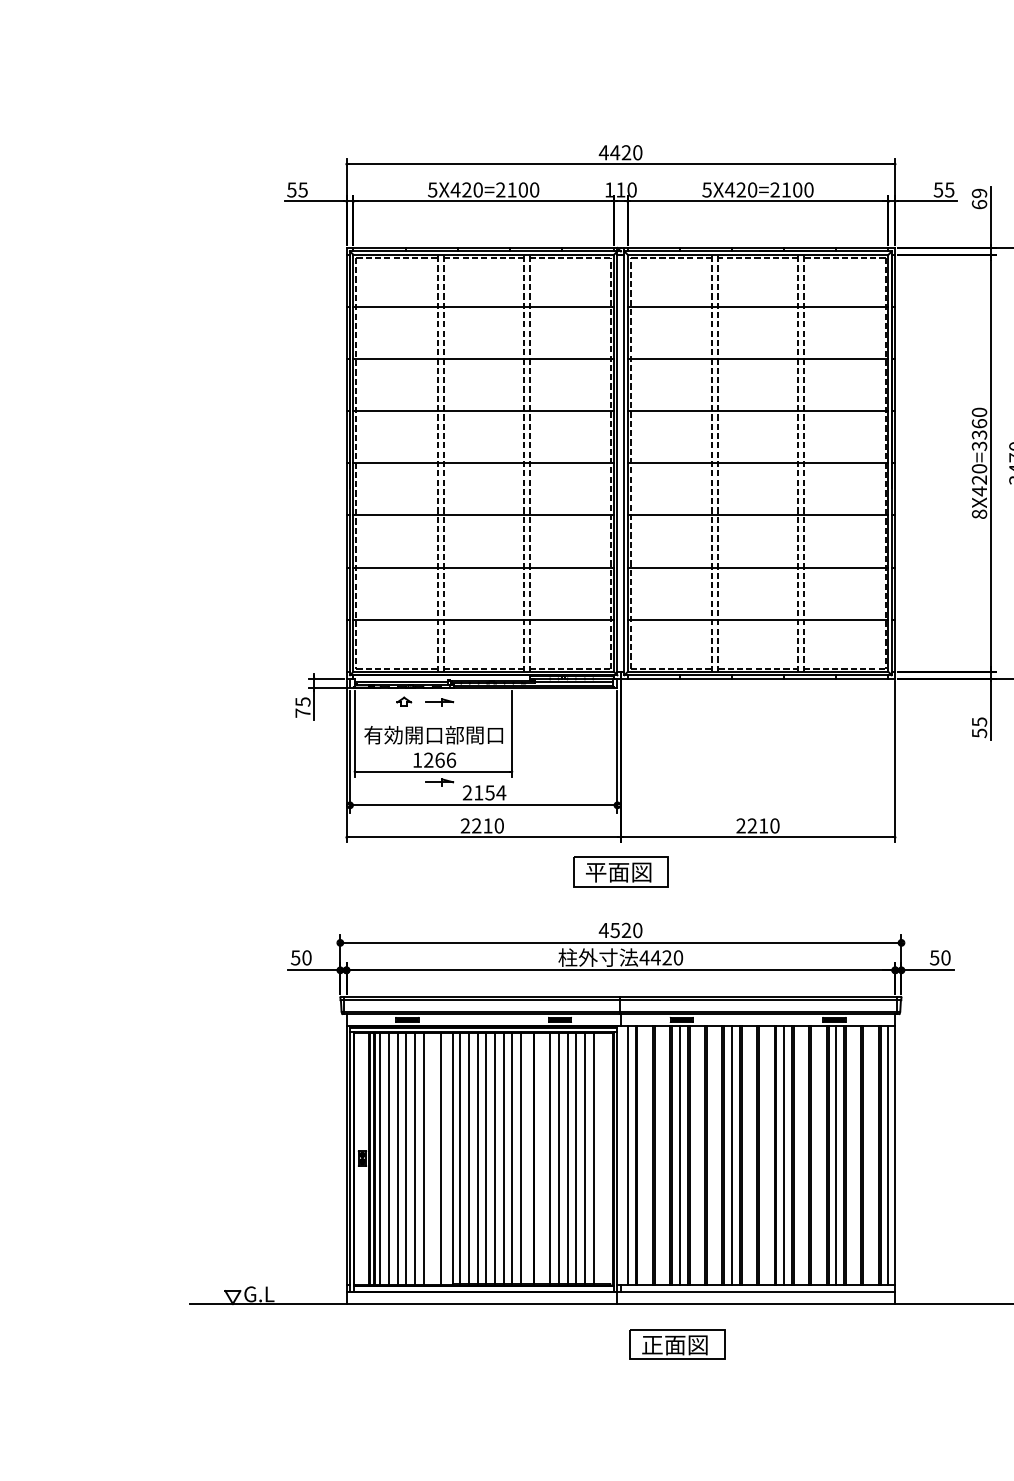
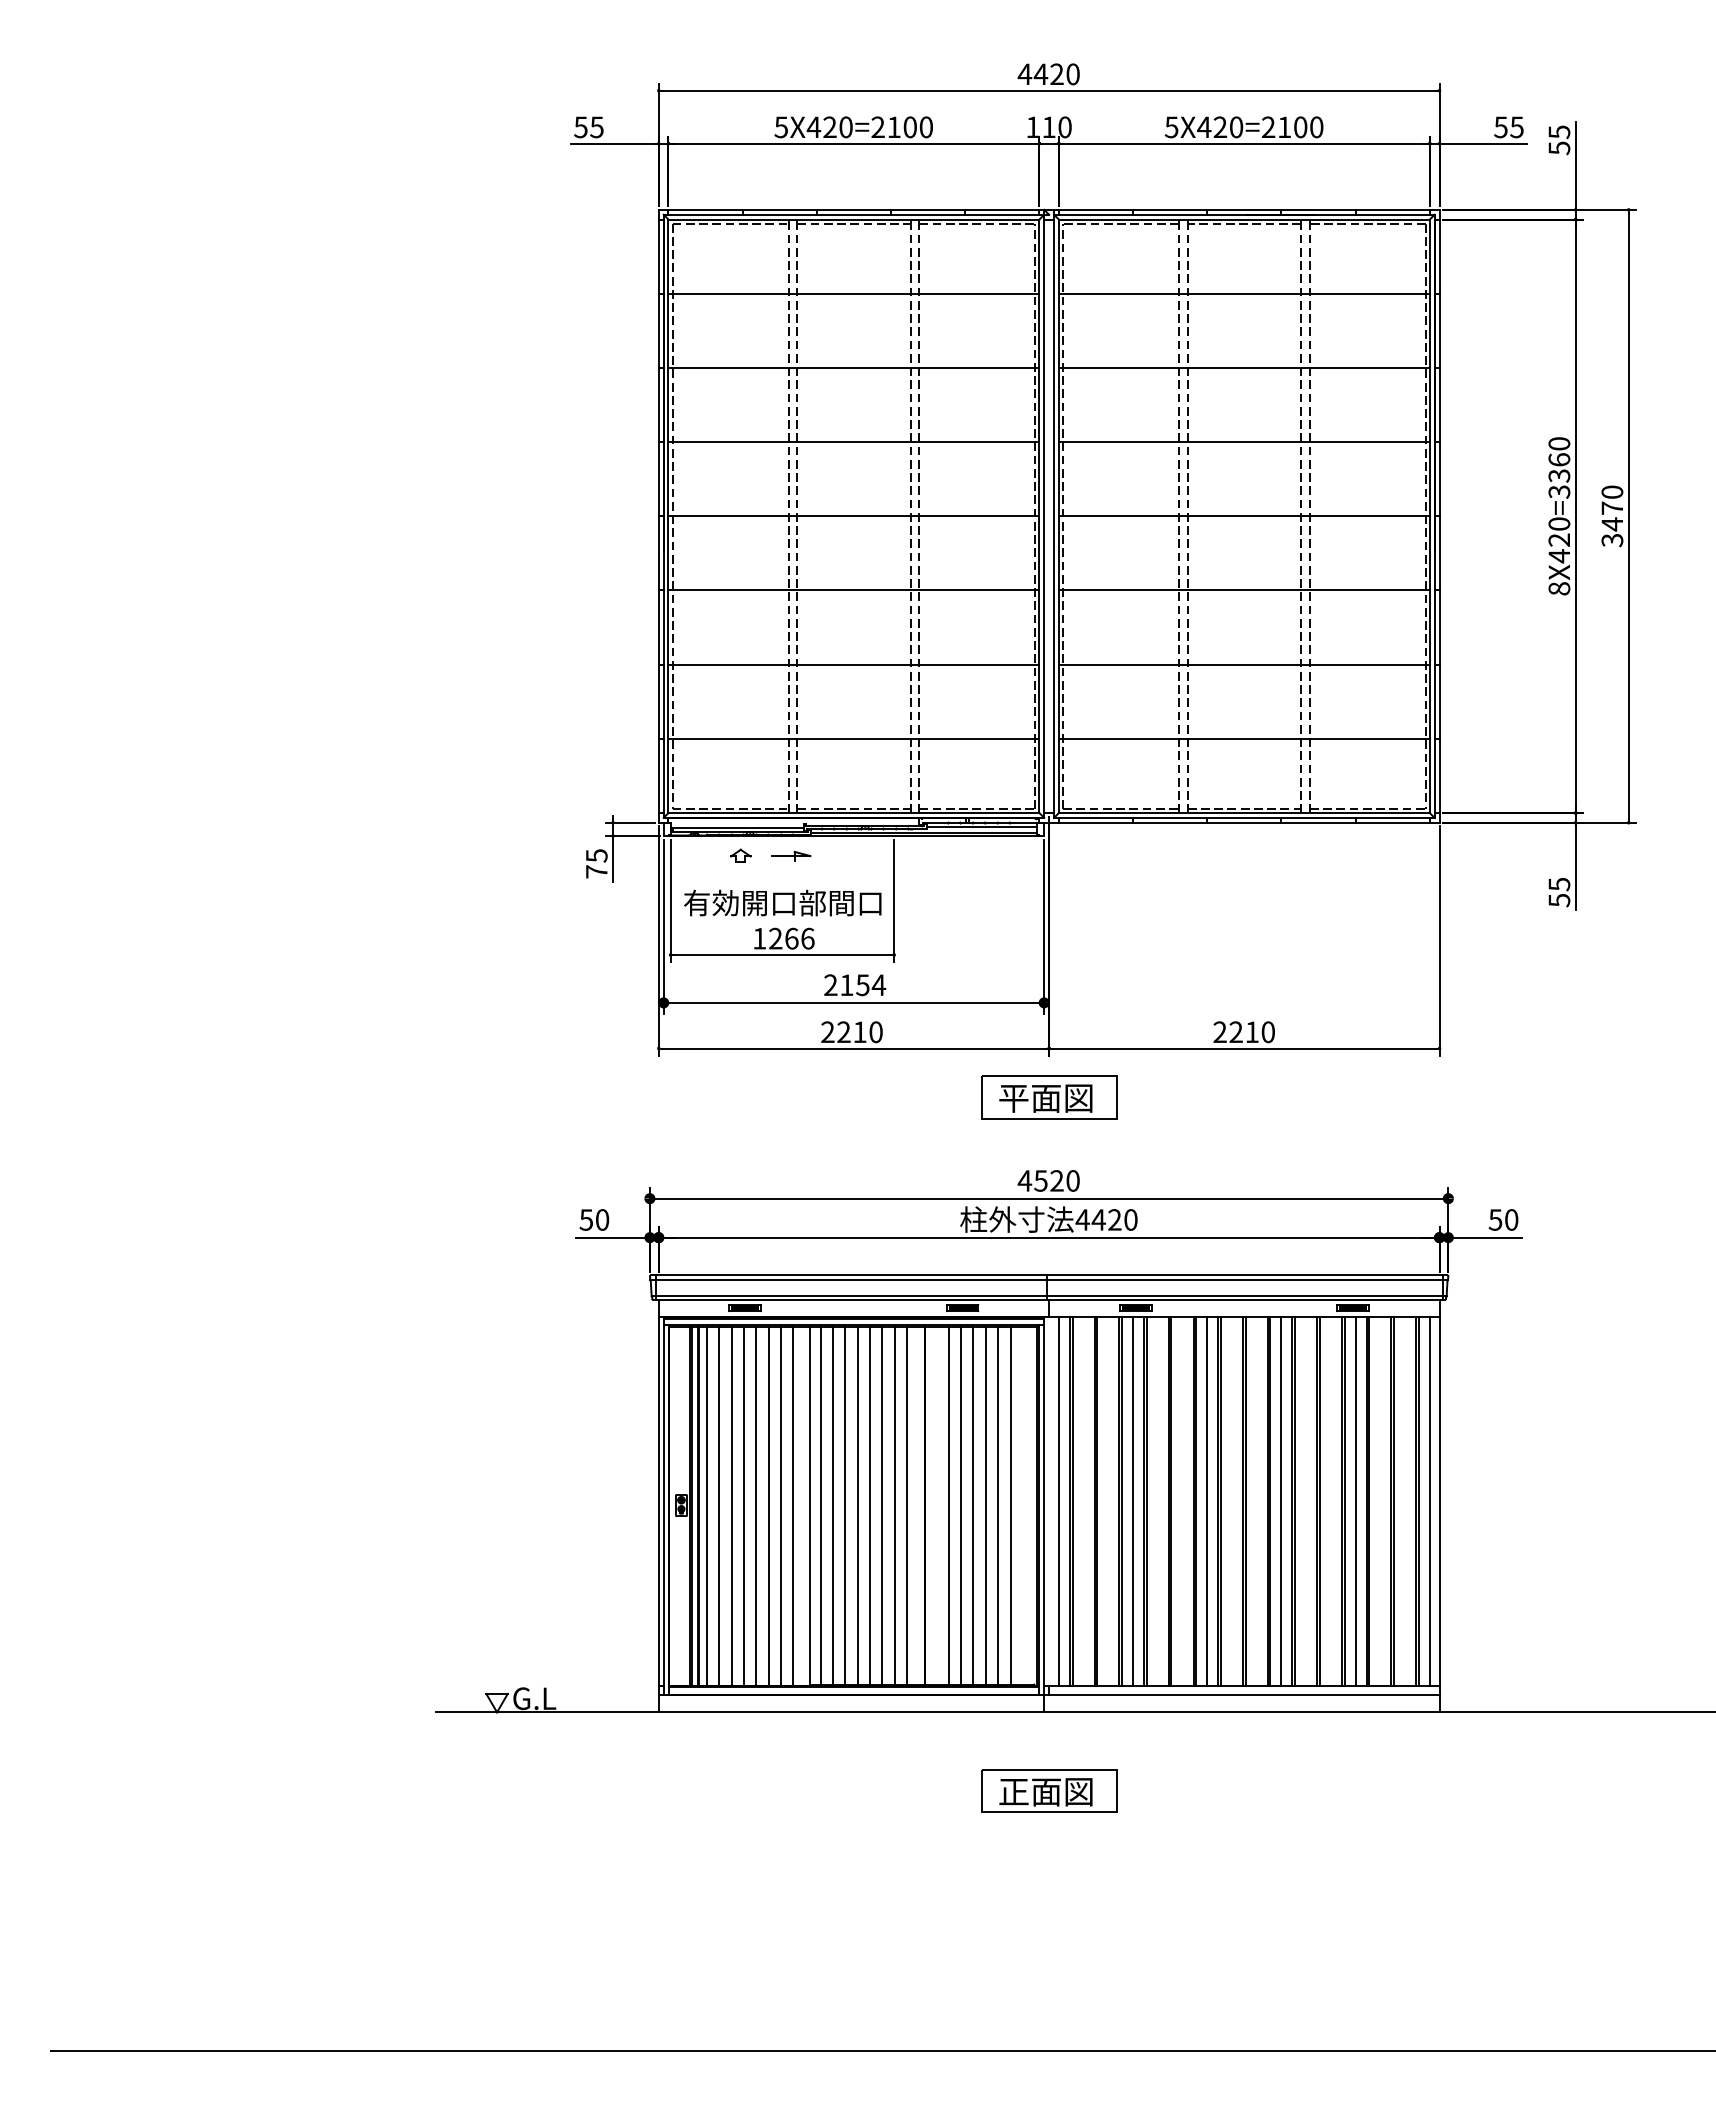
text: (979, 199) -> (1559, 140), 69 -> 55
part: (439, 781) -> (791, 969), removed
line: (432, 1158) -> (781, 1505), added
part: (677, 1344) -> (1049, 1790), moved

